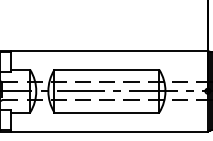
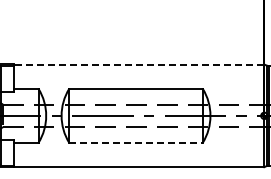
line: (108, 50) -> (138, 64), solid -> dashed
line: (107, 112) -> (136, 142), solid -> dashed

